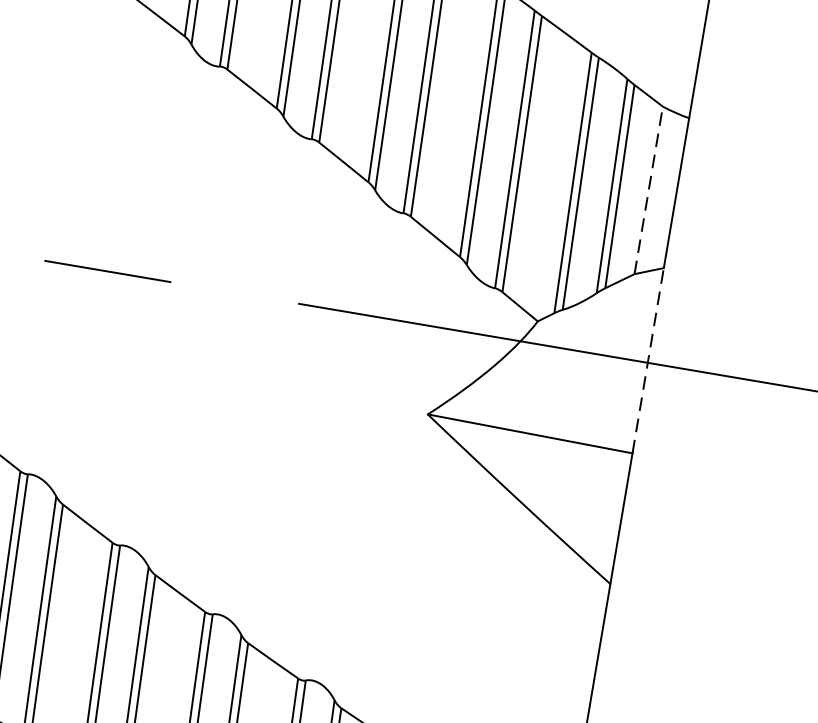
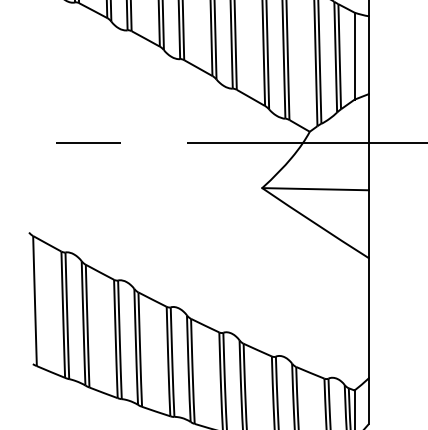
line: (648, 189) -> (354, 55), dashed -> solid
line: (647, 359) -> (368, 141), dashed -> solid

